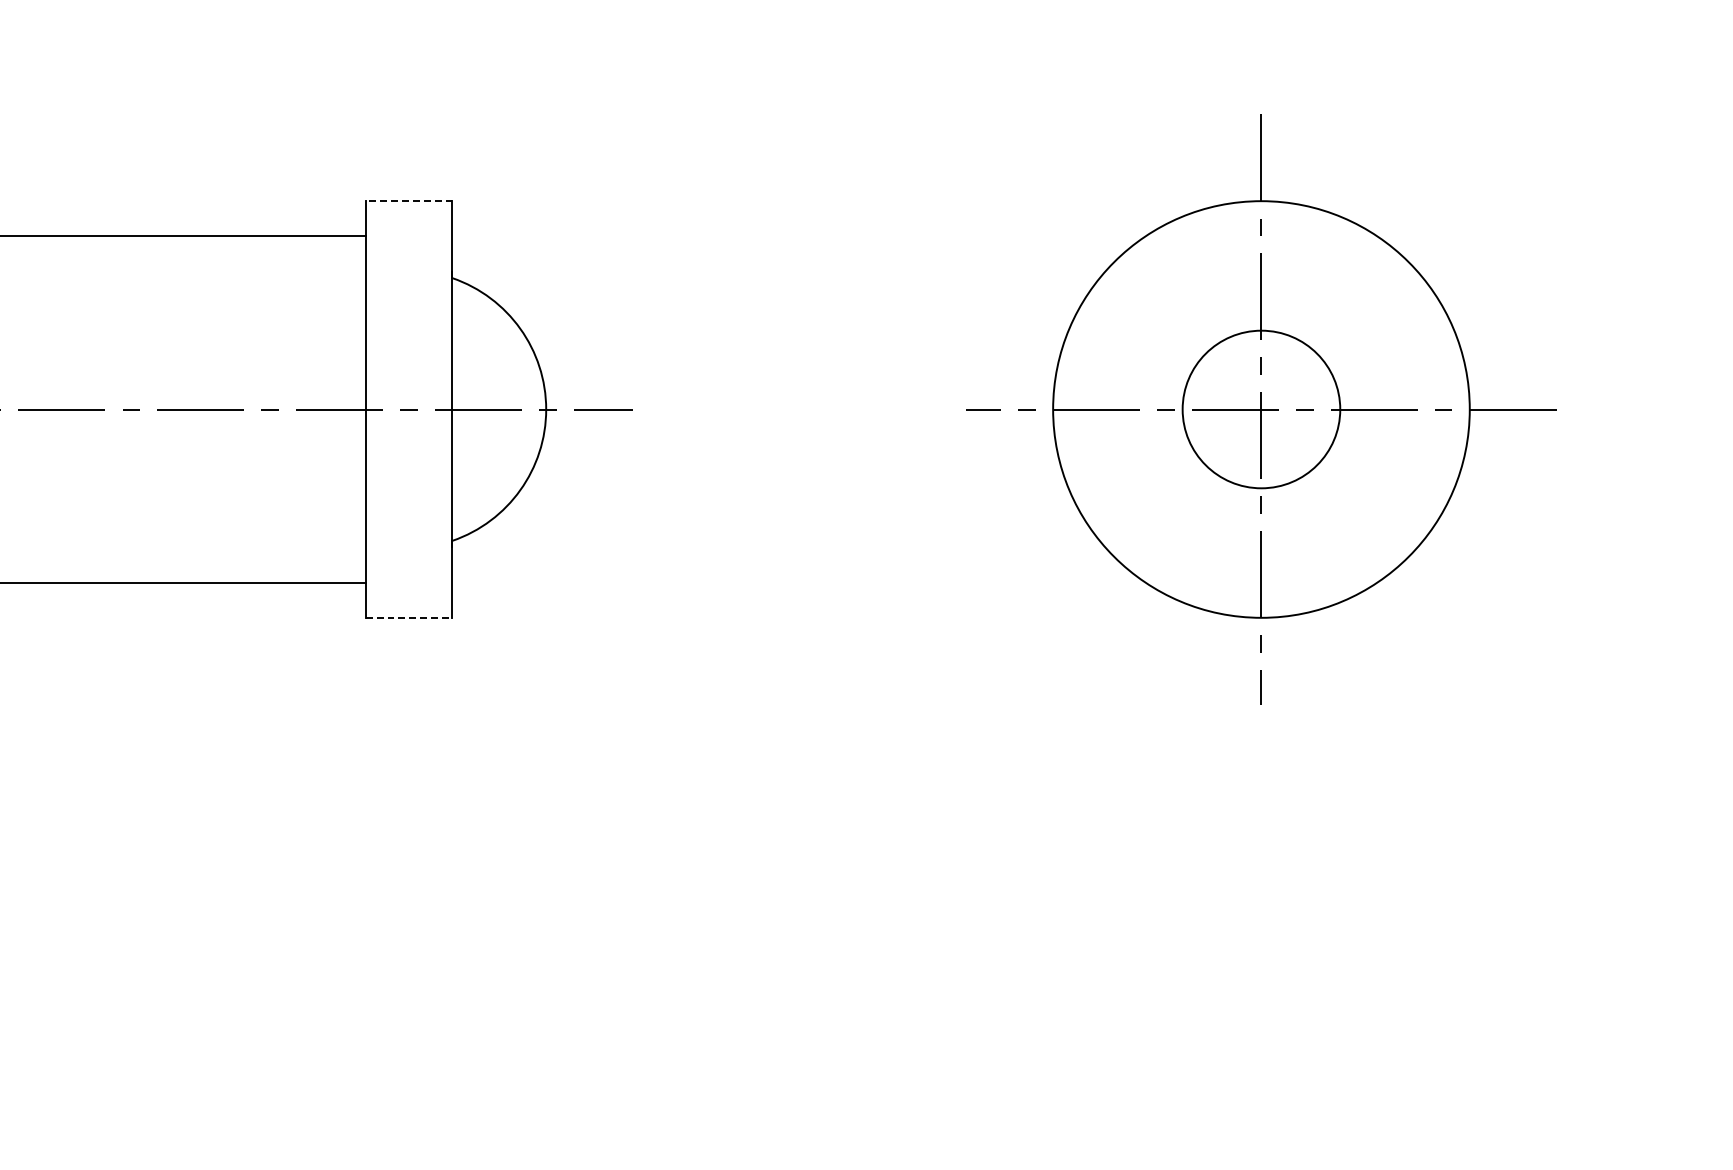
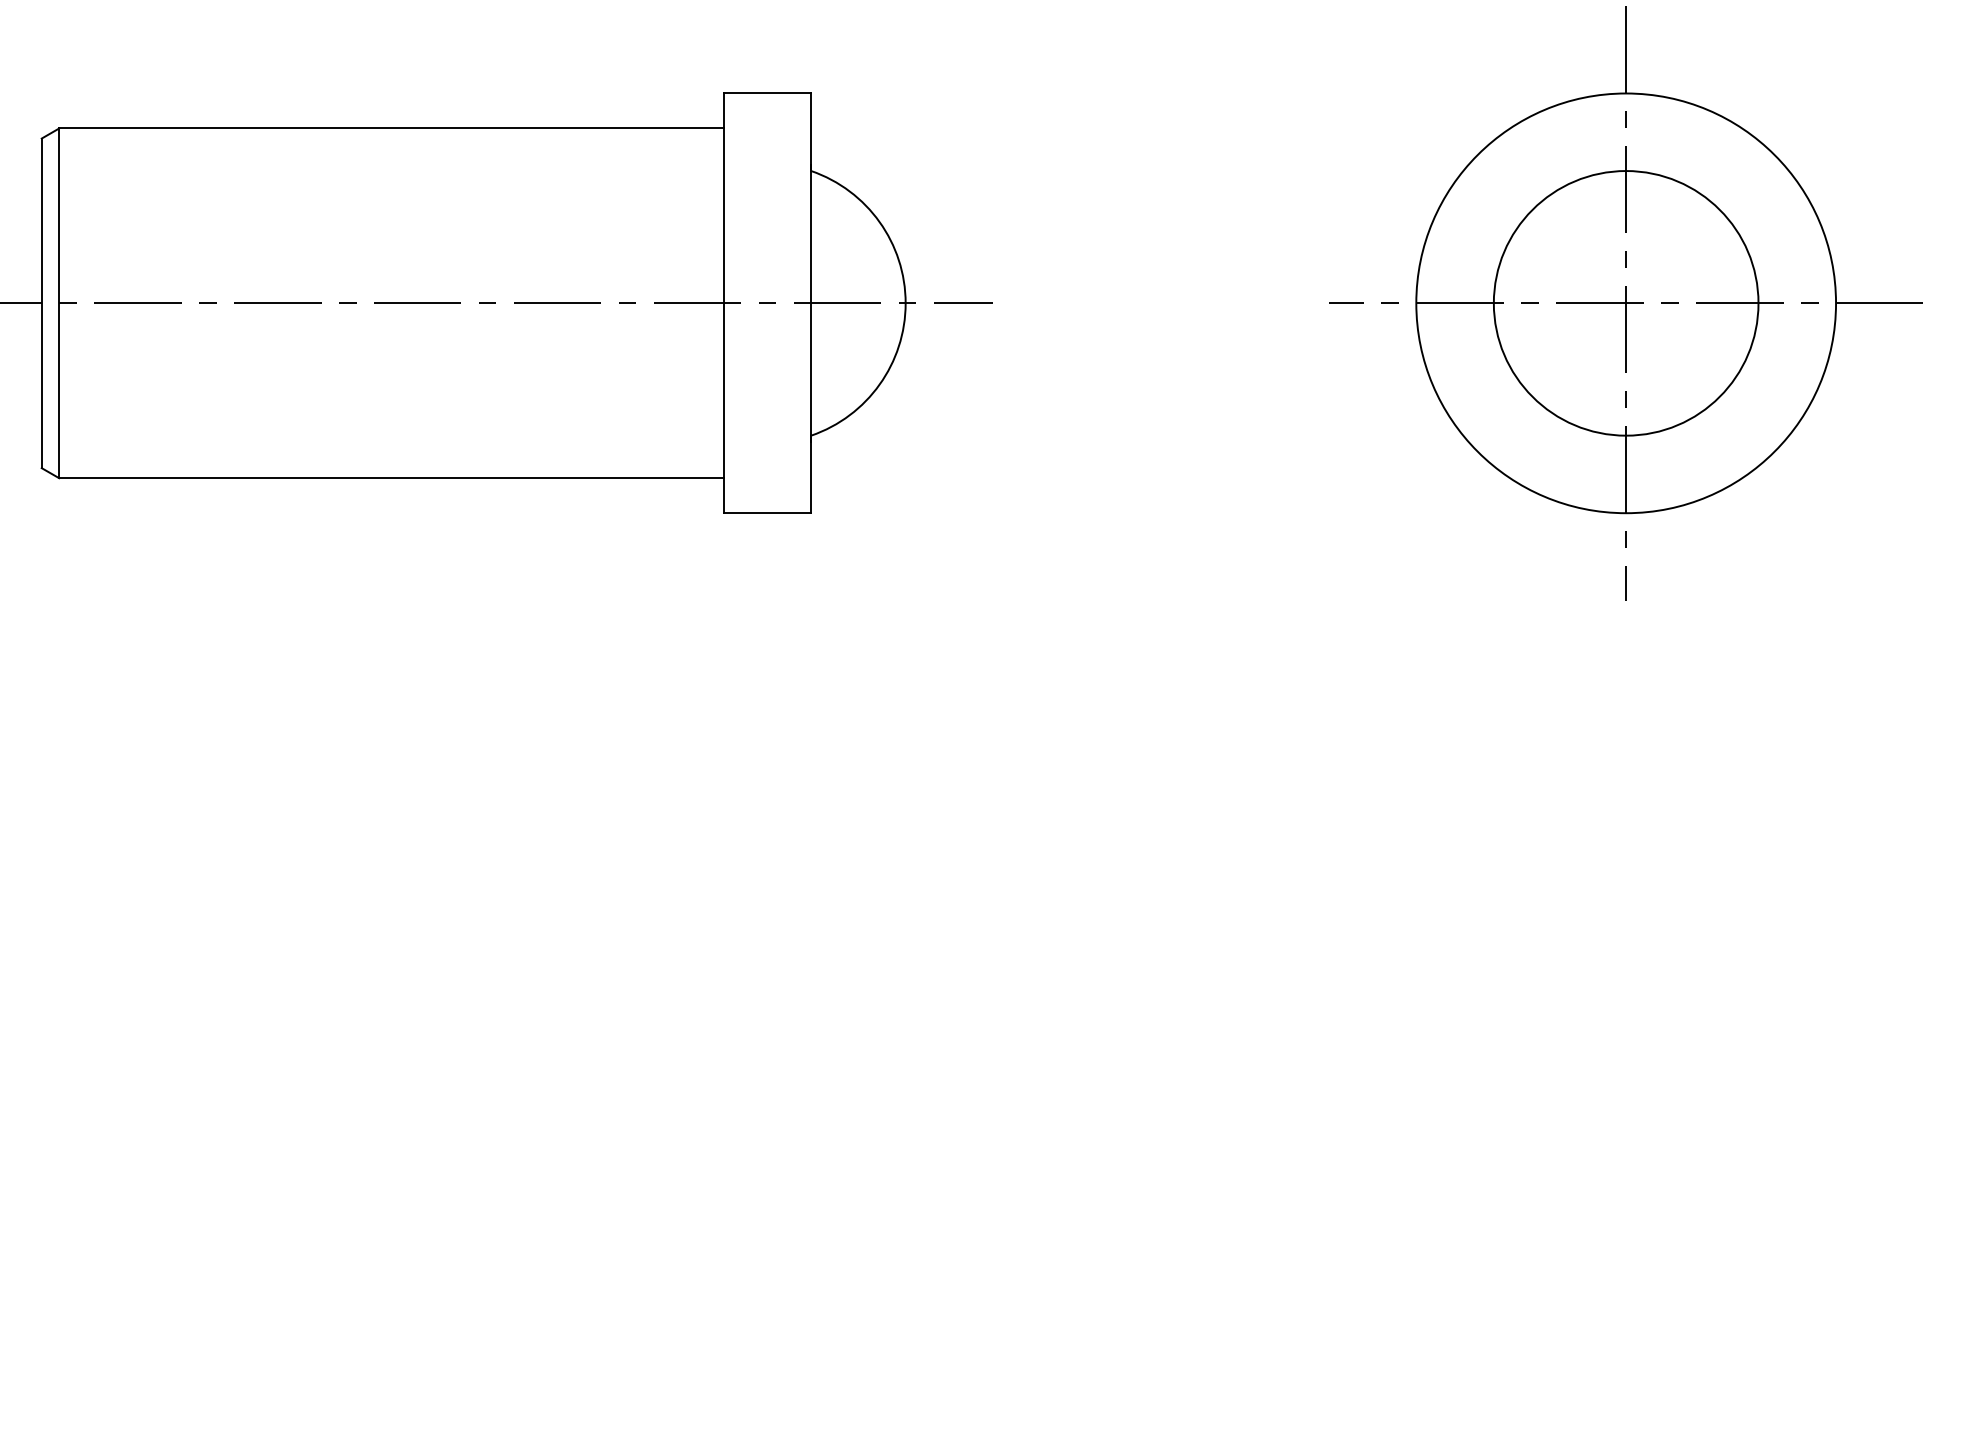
line: (409, 201) -> (767, 93), dashed -> solid
circle: (1260, 409) -> (1625, 303), size x1.67
line: (409, 618) -> (767, 513), dashed -> solid

